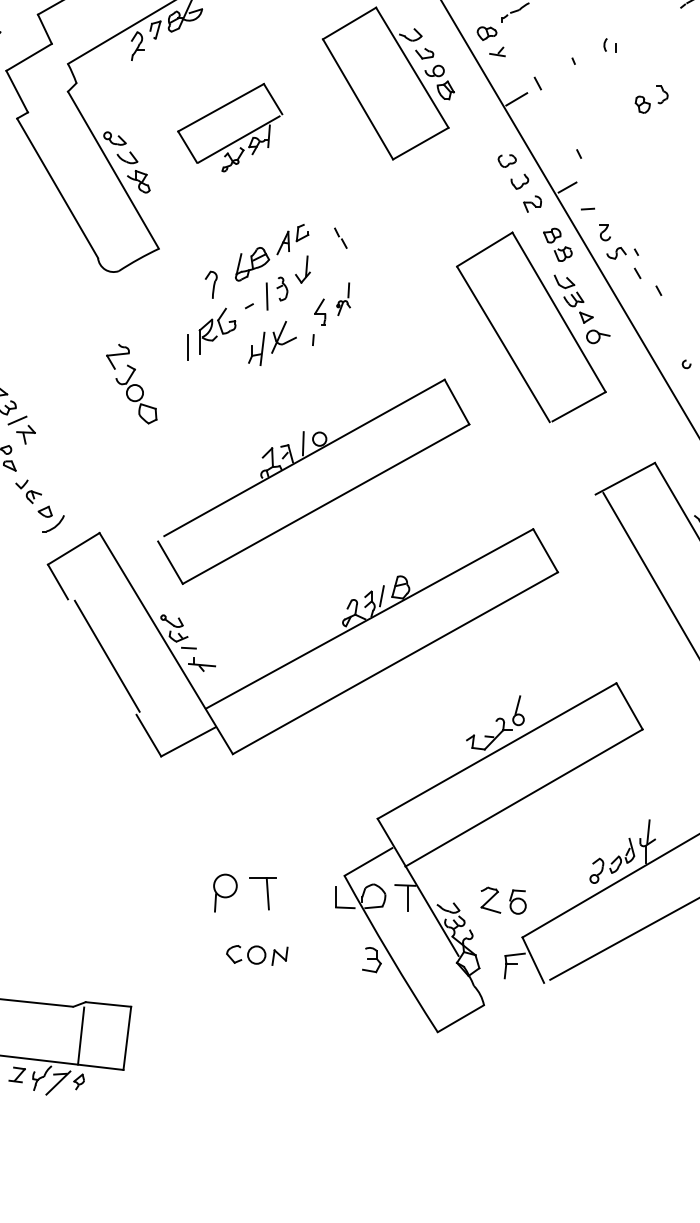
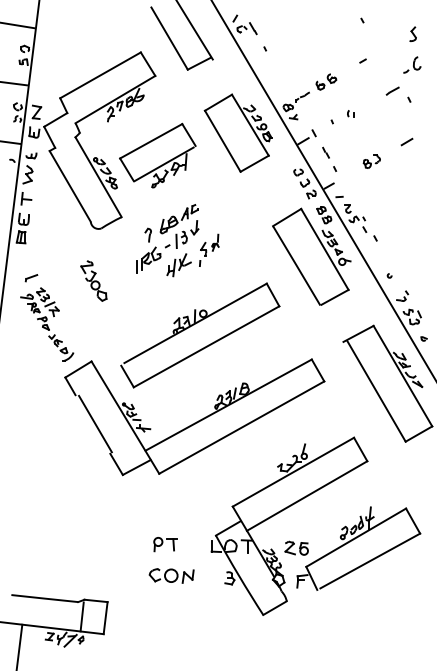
part: (650, 99) -> (371, 161), moved
part: (229, 127) -> (157, 155), size x1.43
part: (339, 237) -> (325, 152), moved
part: (130, 383) -> (93, 280), moved
part: (245, 893) -> (165, 544), size x0.71
part: (257, 954) -> (171, 575), size x1.43

